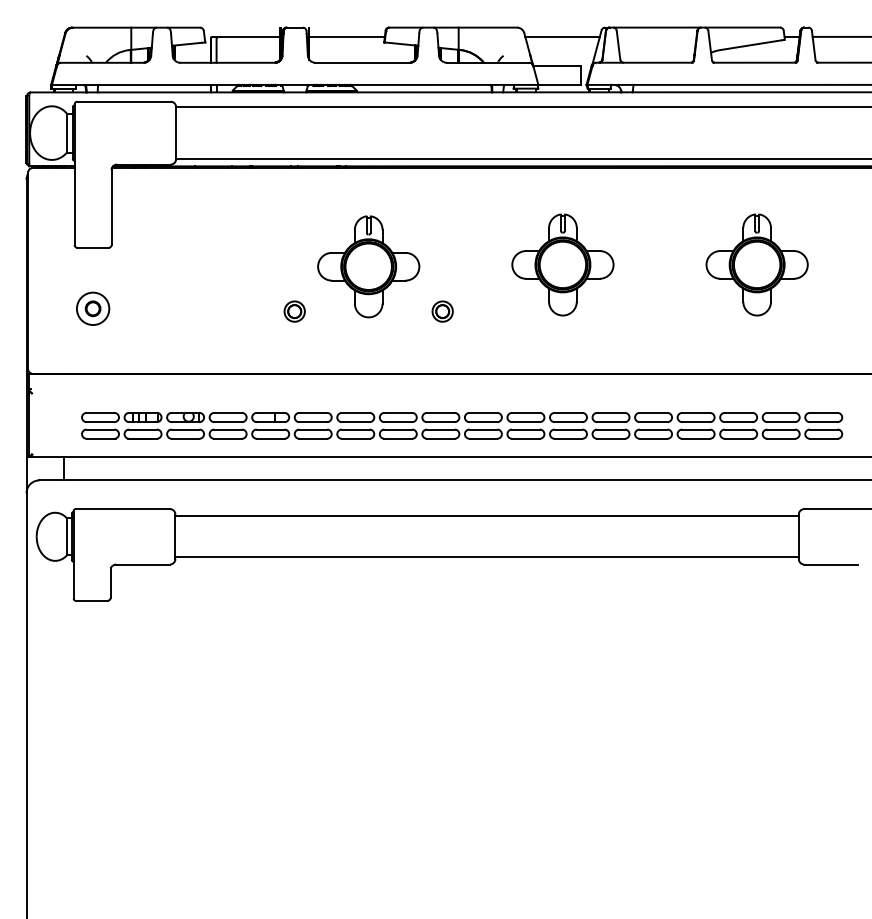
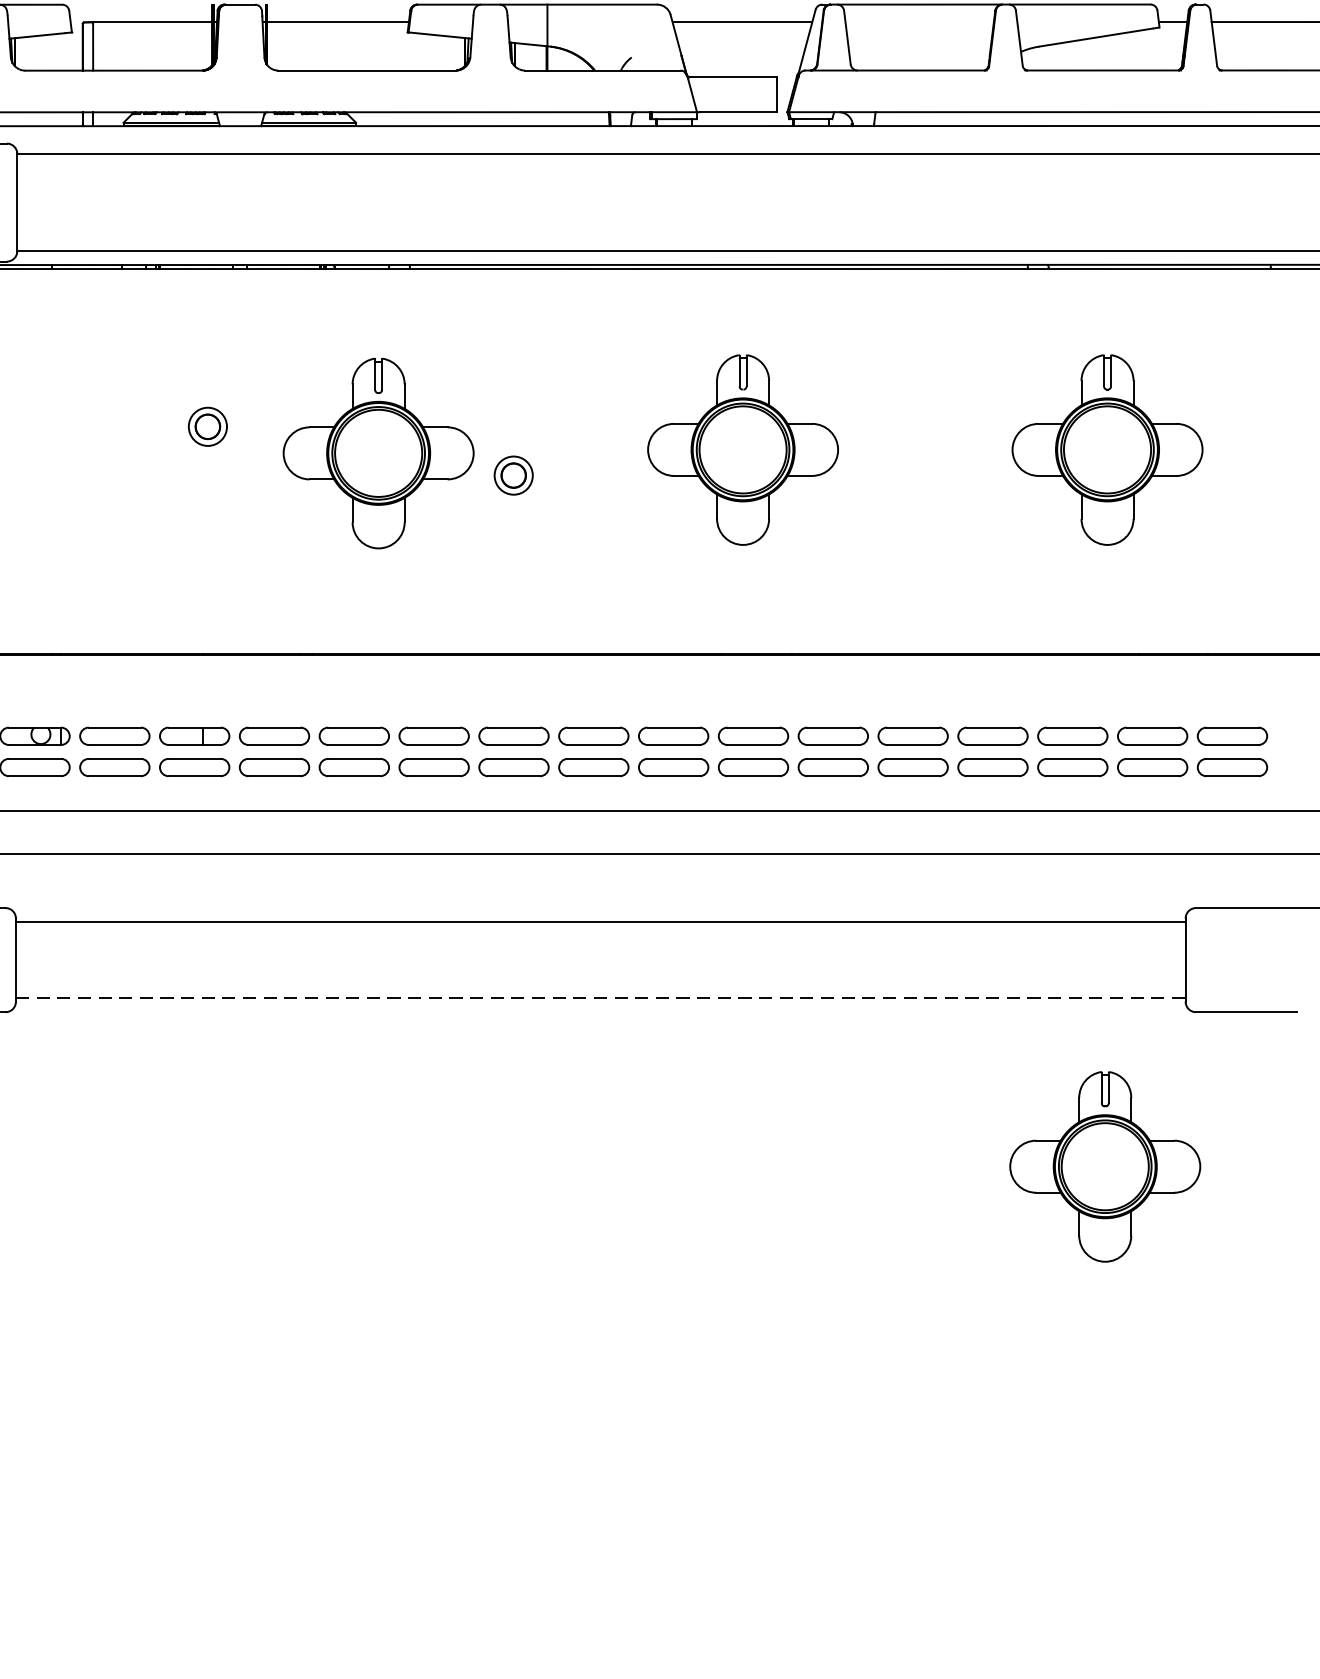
part: (294, 311) -> (207, 426), moved
part: (442, 311) -> (513, 475), moved
line: (487, 557) -> (601, 998), solid -> dashed
part: (755, 646) -> (1104, 1165), added

